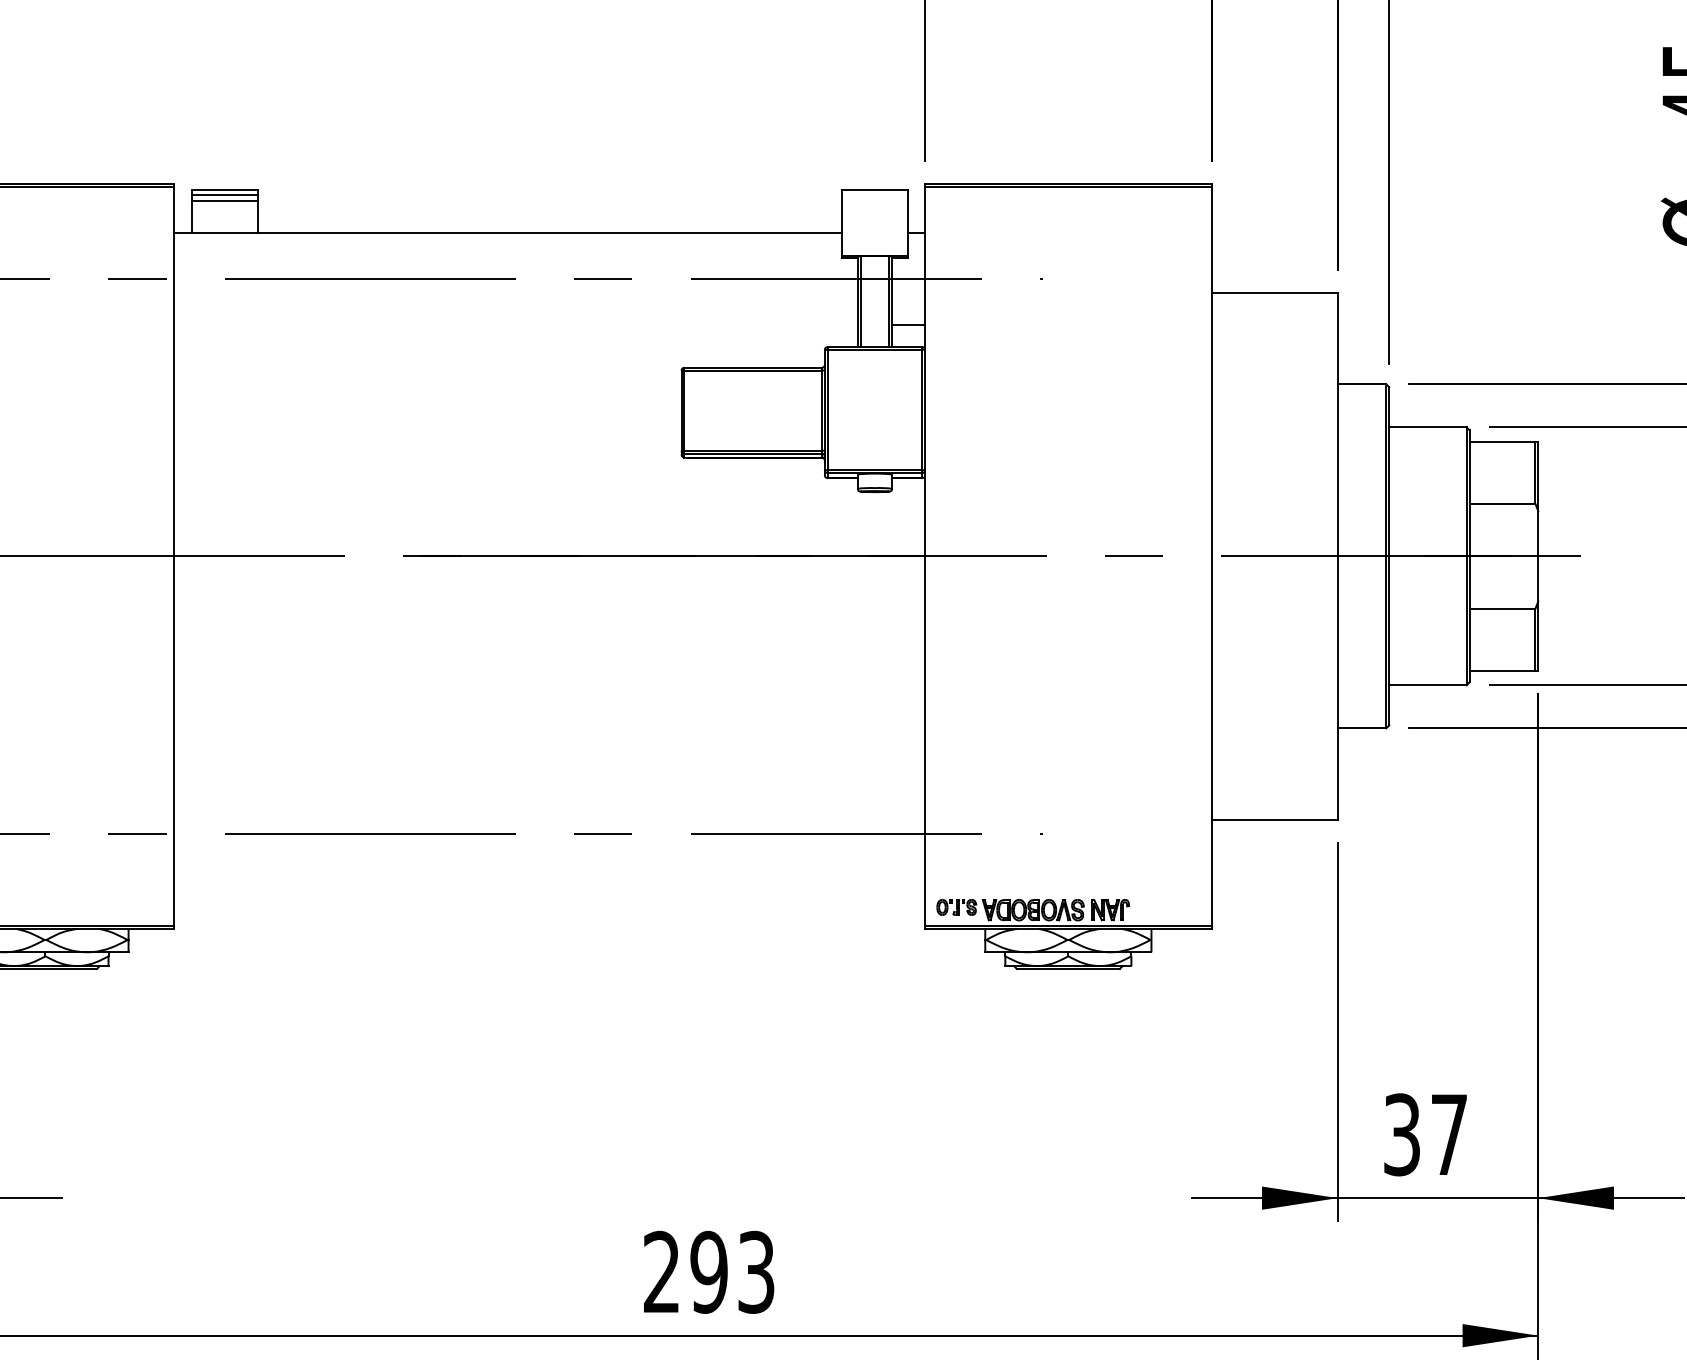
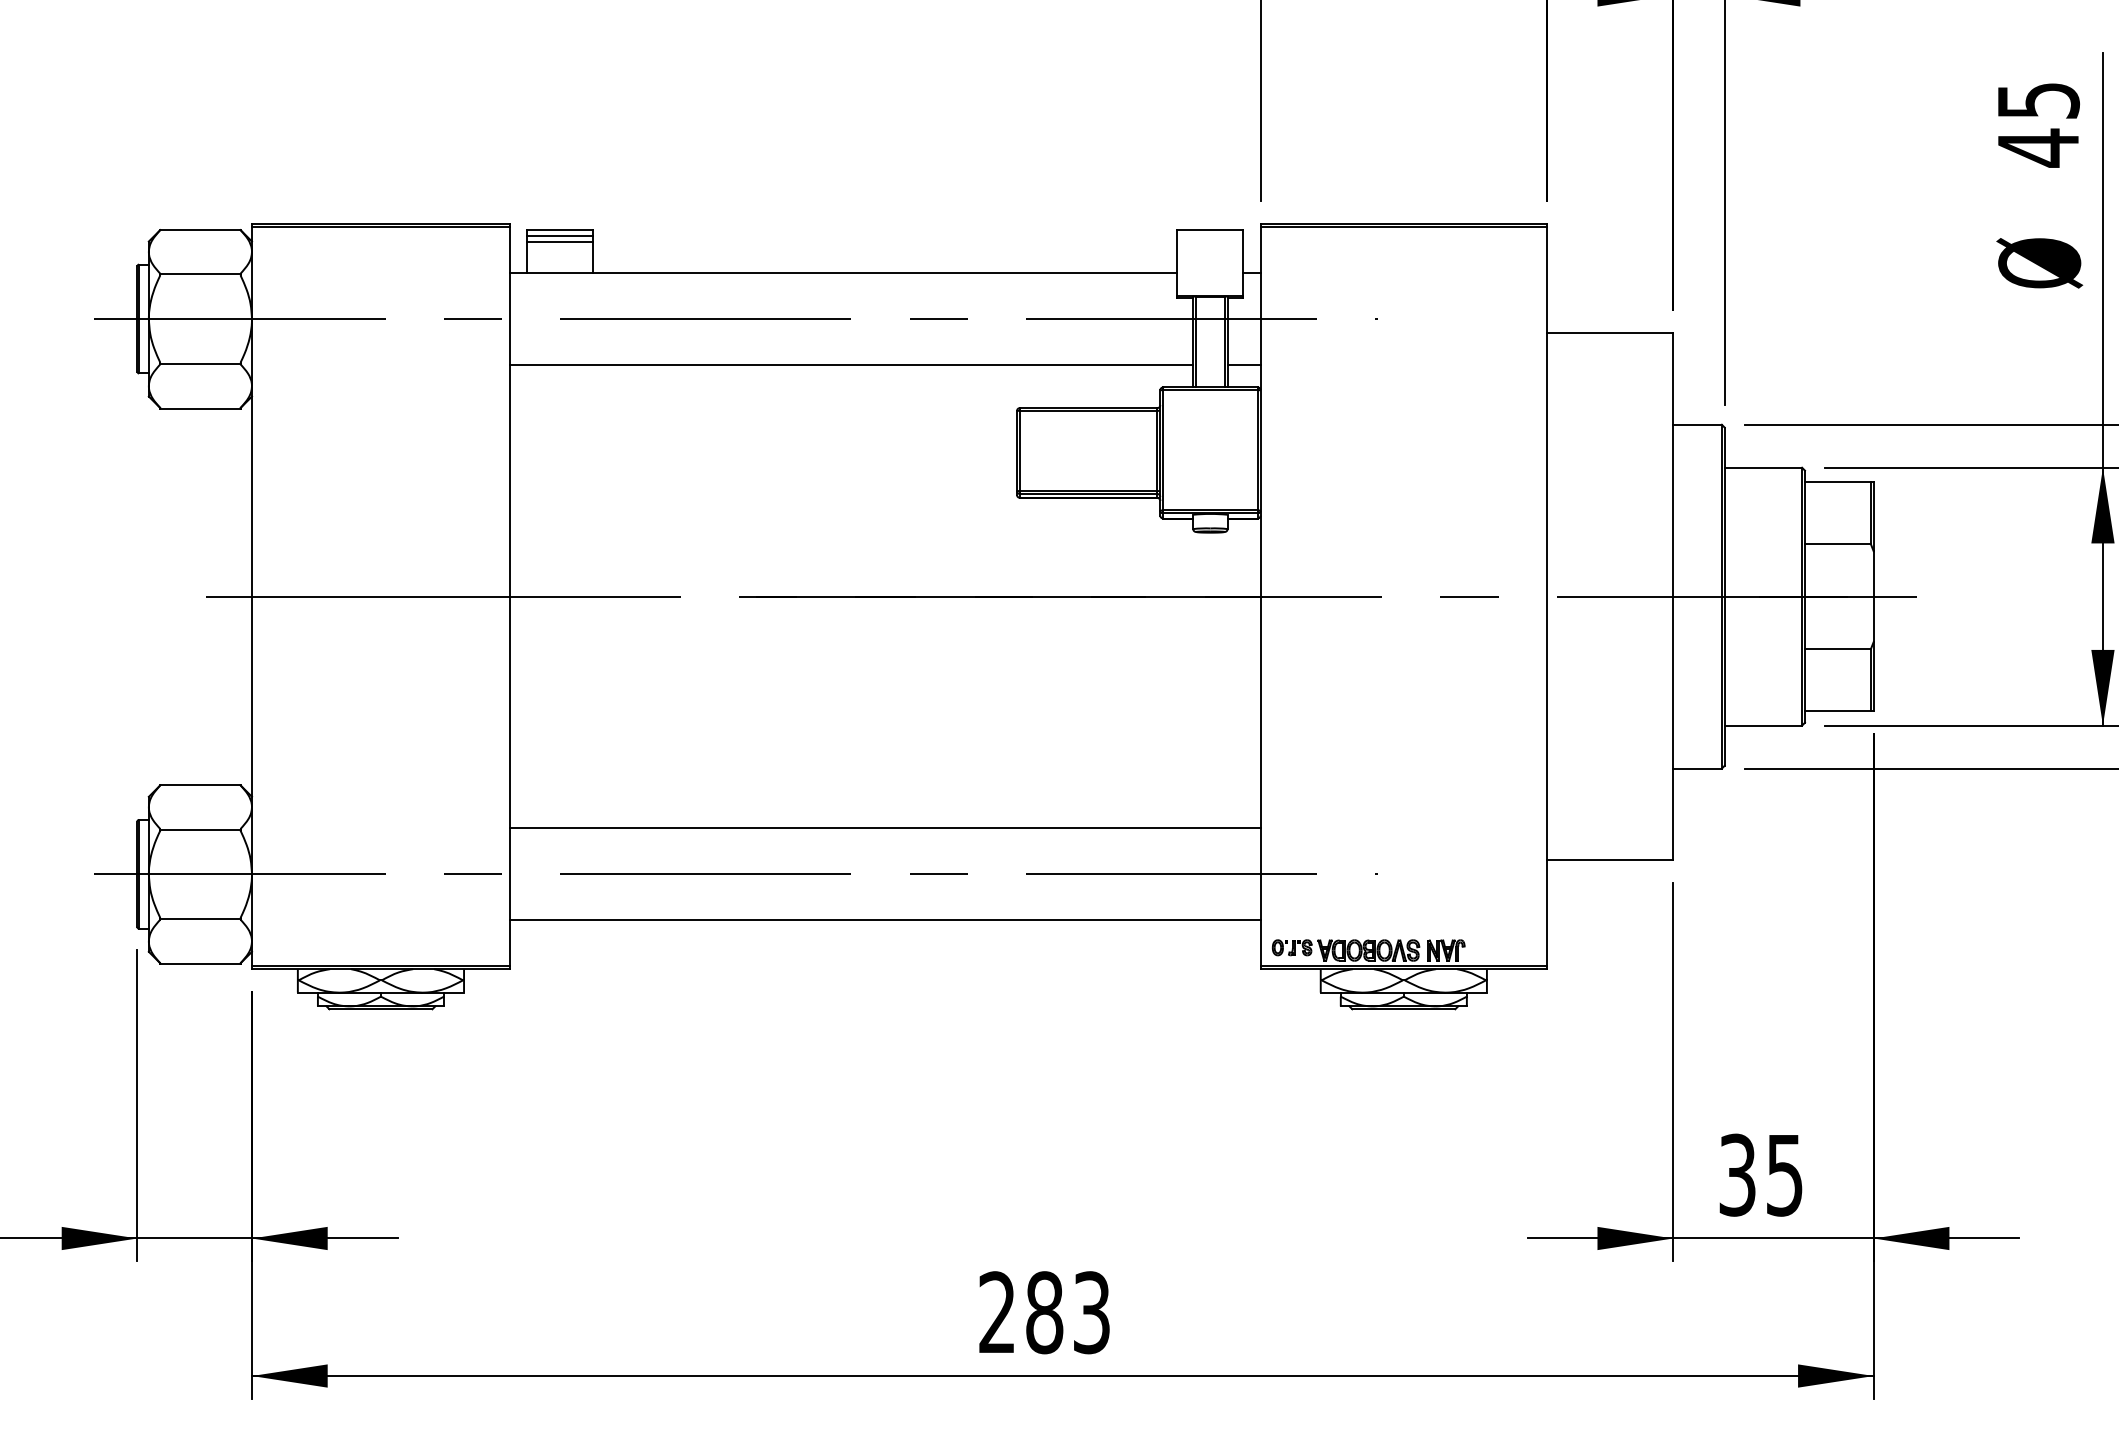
line: (516, 324) -> (851, 364), added
line: (549, 788) -> (884, 828), added
line: (549, 880) -> (884, 920), added
text: (1449, 1135) -> (1784, 1175), 37 -> 35
text: (709, 1272) -> (1044, 1312), 293 -> 283

